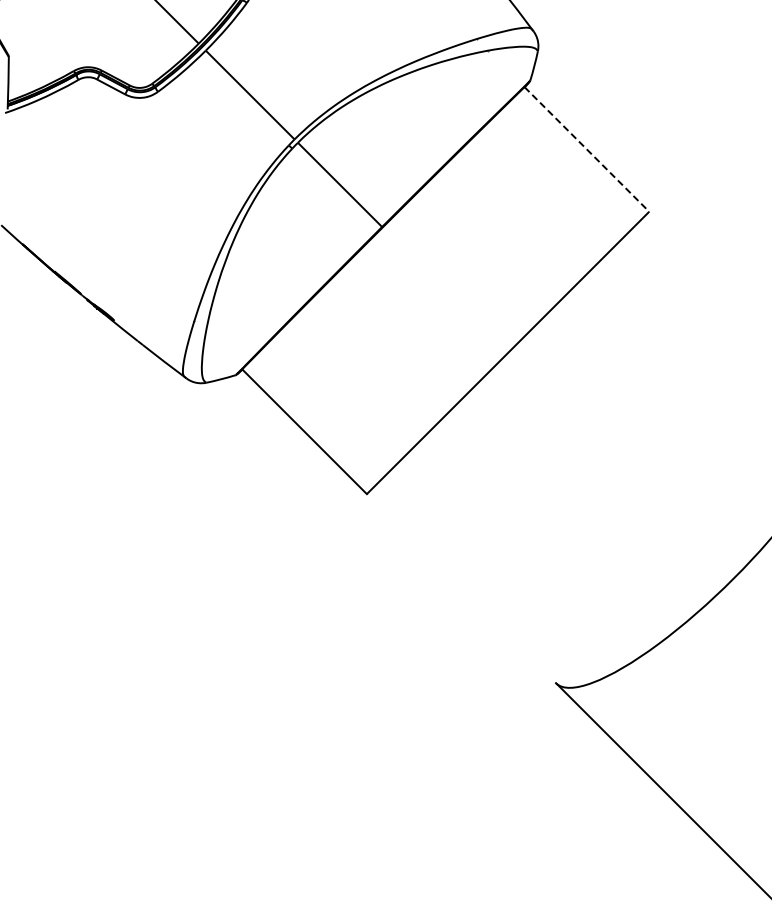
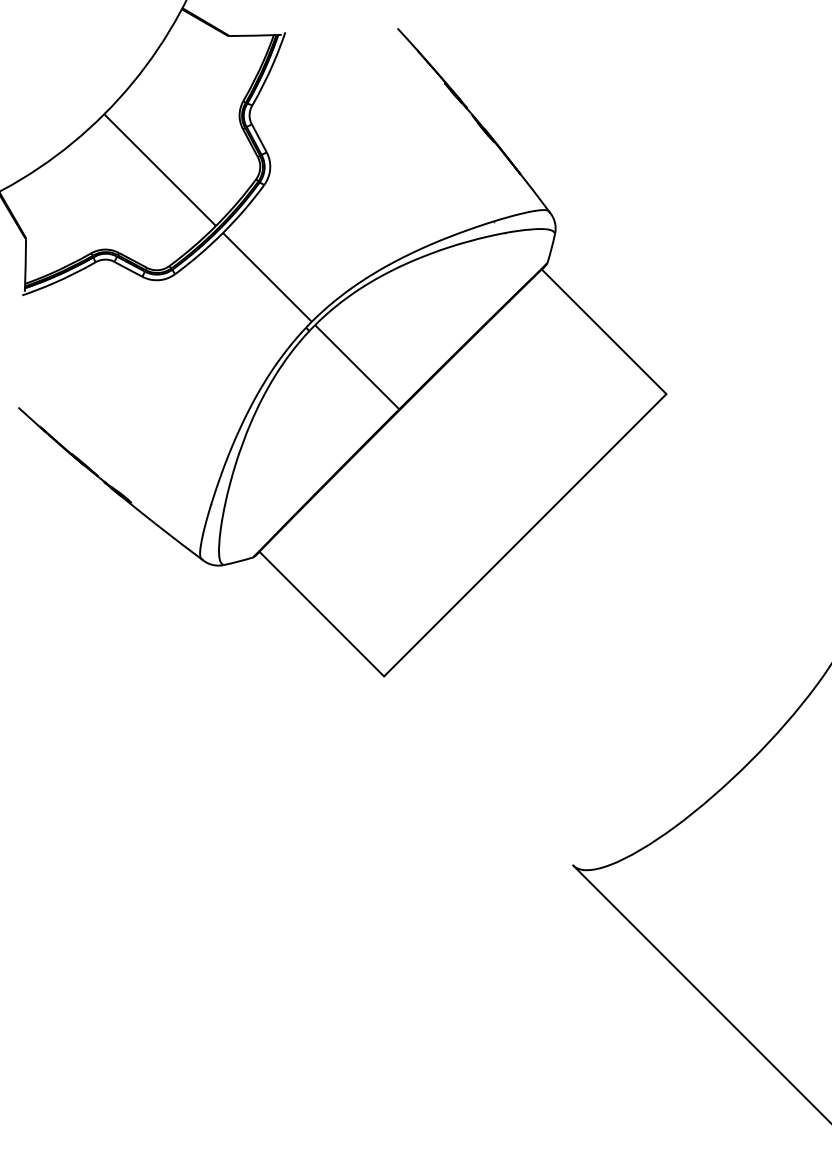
line: (587, 150) -> (604, 332), dashed -> solid

